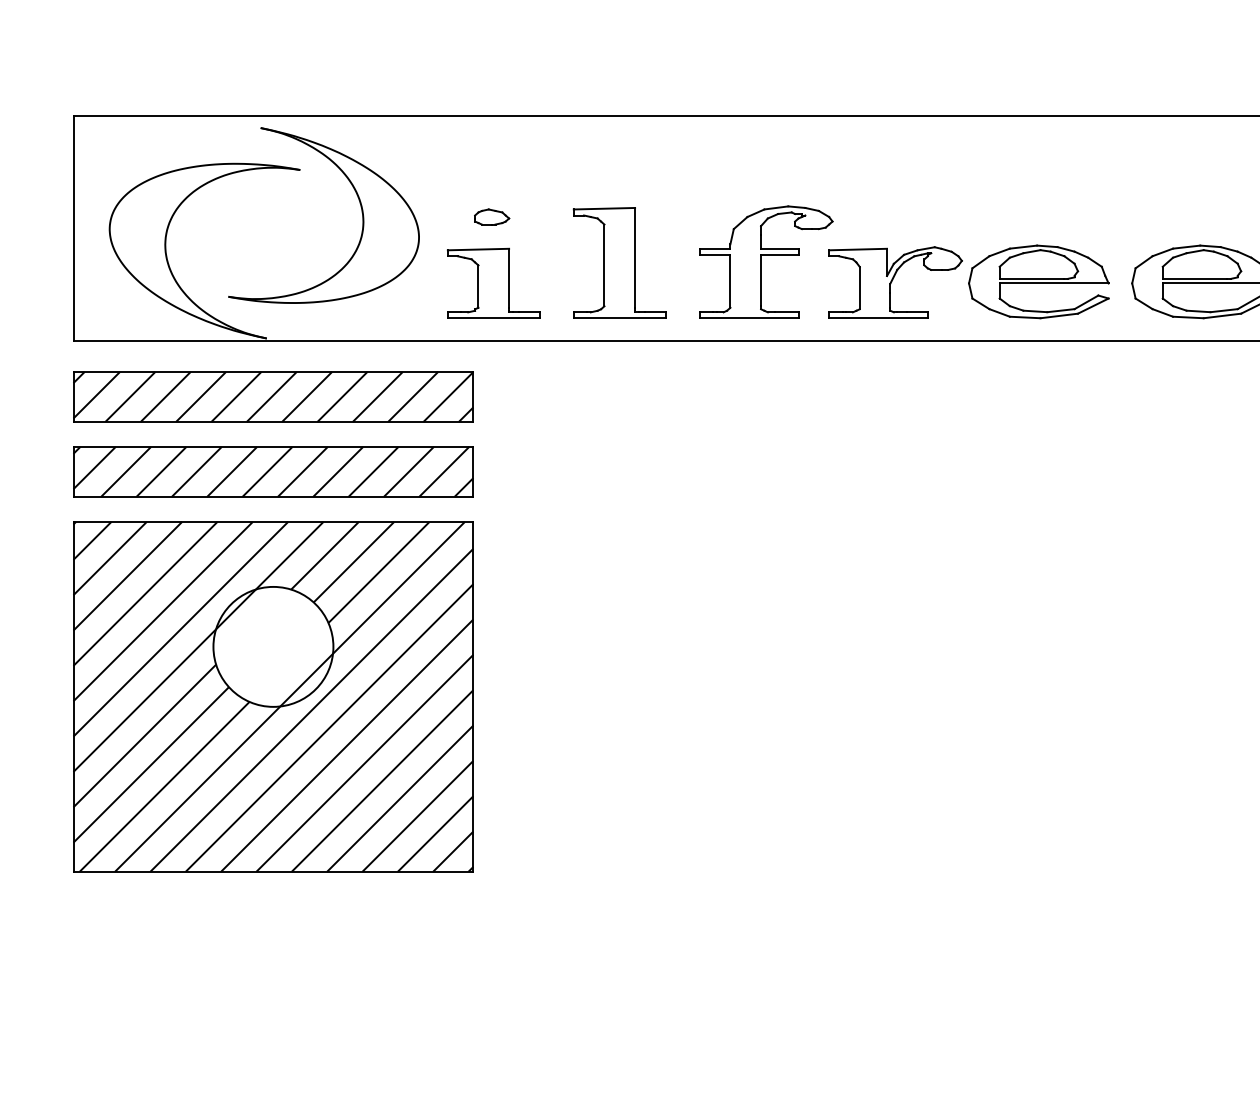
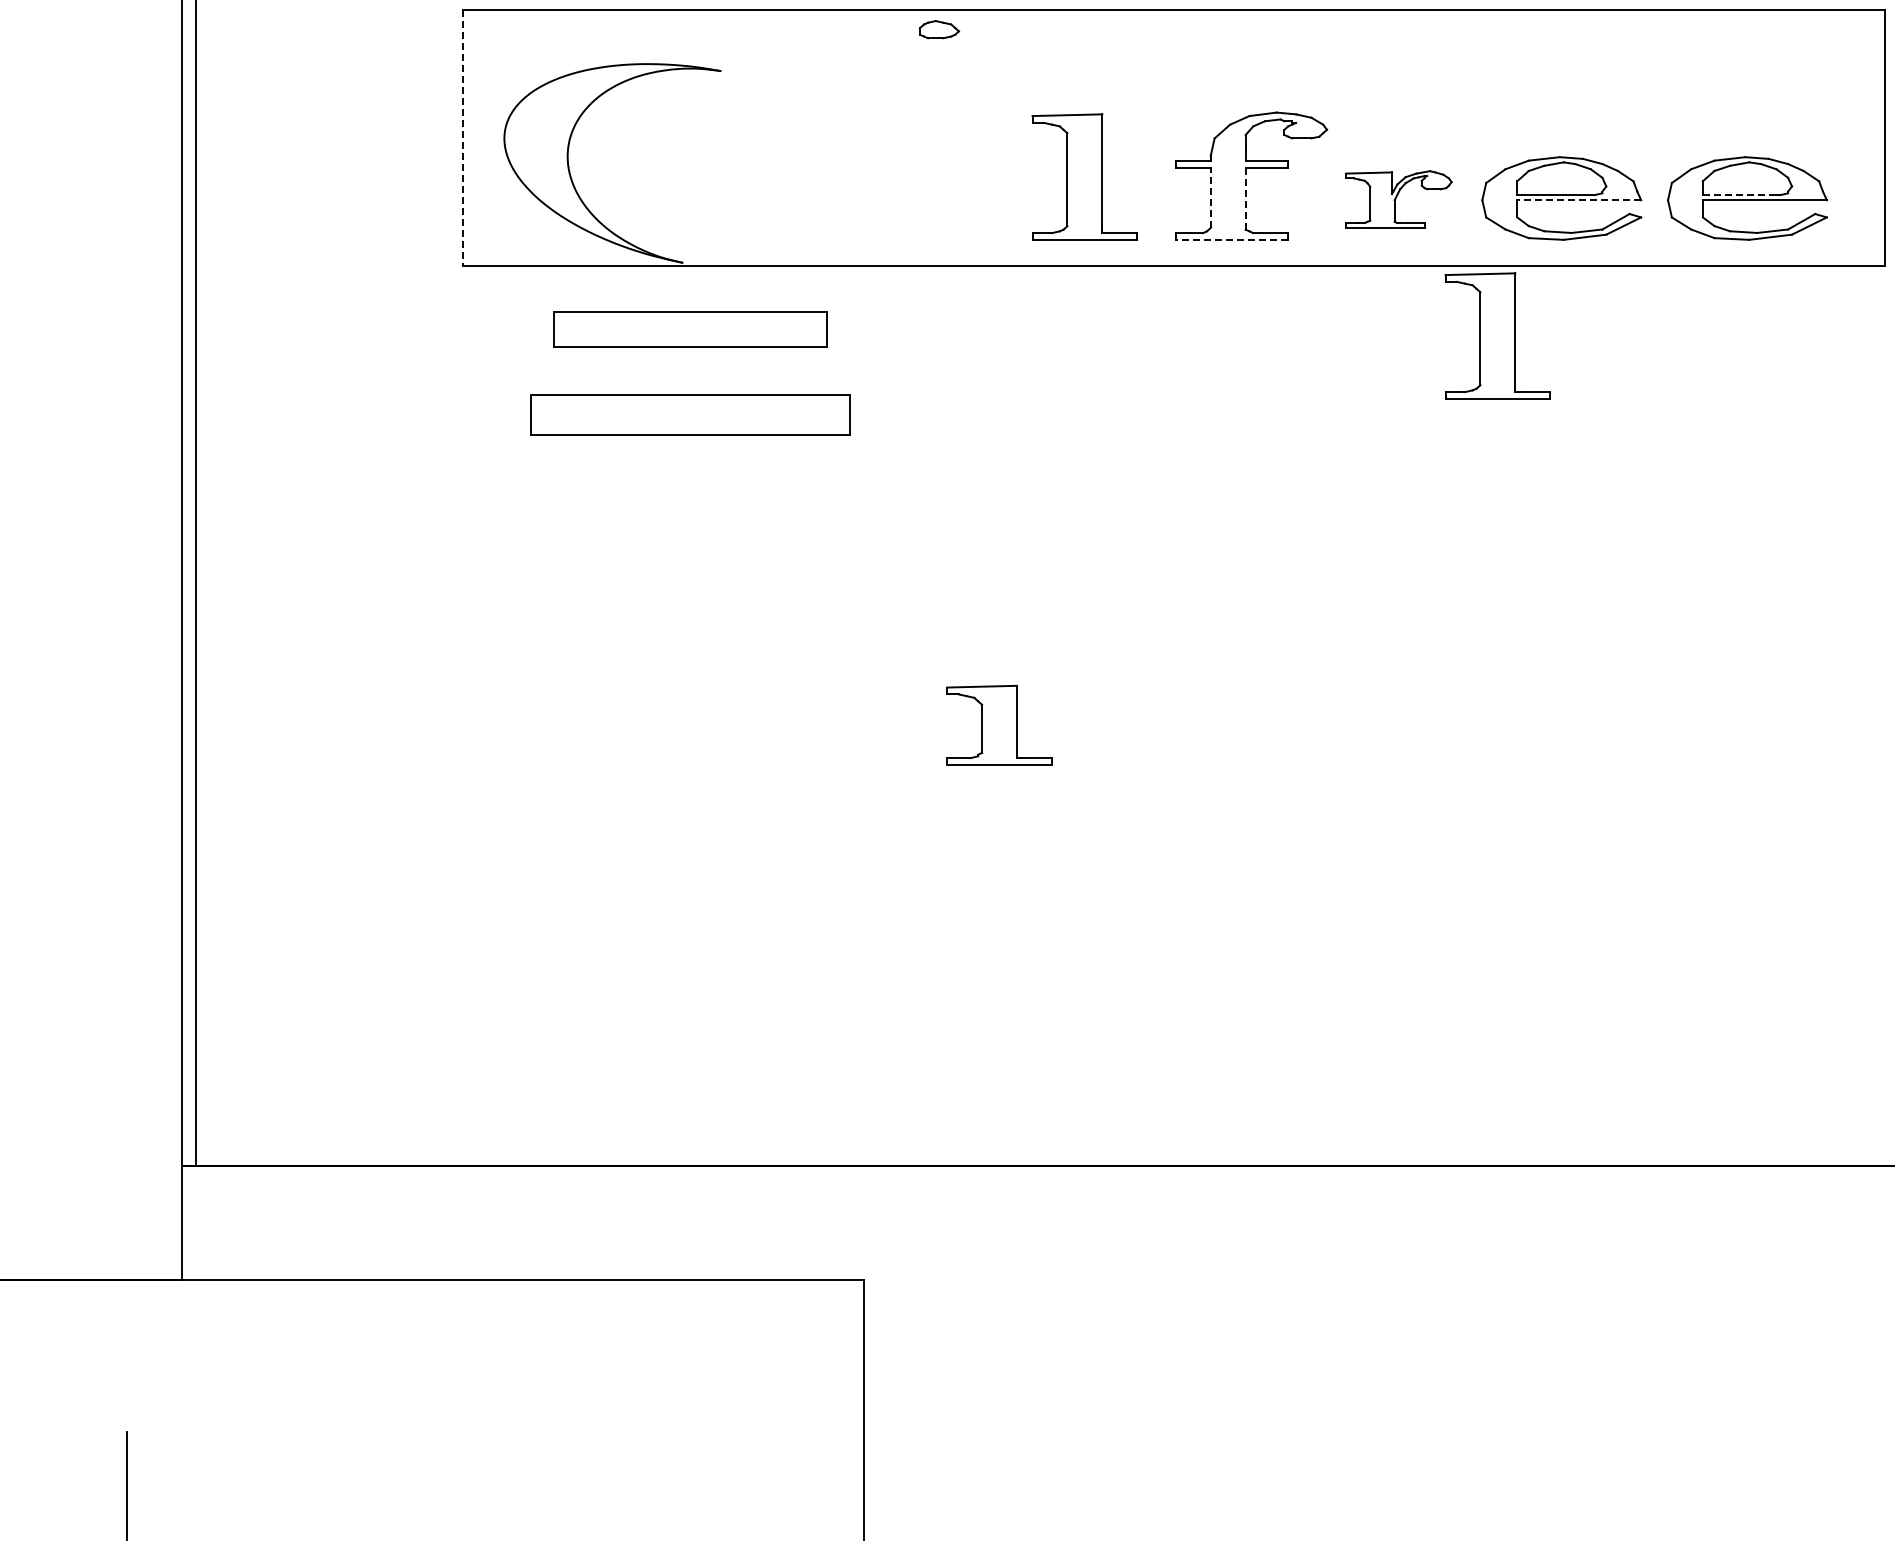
part: (359, 202) -> (788, 108), removed
part: (492, 216) -> (939, 29), moved
line: (73, 228) -> (463, 137), solid -> dashed
line: (1195, 279) -> (1739, 195), solid -> dashed
line: (730, 281) -> (1210, 197), solid -> dashed
line: (760, 281) -> (1245, 197), solid -> dashed
part: (493, 282) -> (999, 724), moved
part: (895, 282) -> (1398, 199), size x0.7
line: (1054, 283) -> (1579, 200), solid -> dashed
line: (748, 318) -> (1231, 240), solid -> dashed
part: (273, 397) -> (690, 329), size x0.6
part: (982, 402) -> (1497, 335), added
part: (273, 471) -> (690, 414), size x0.7
part: (273, 696) -> (690, 670), removed

